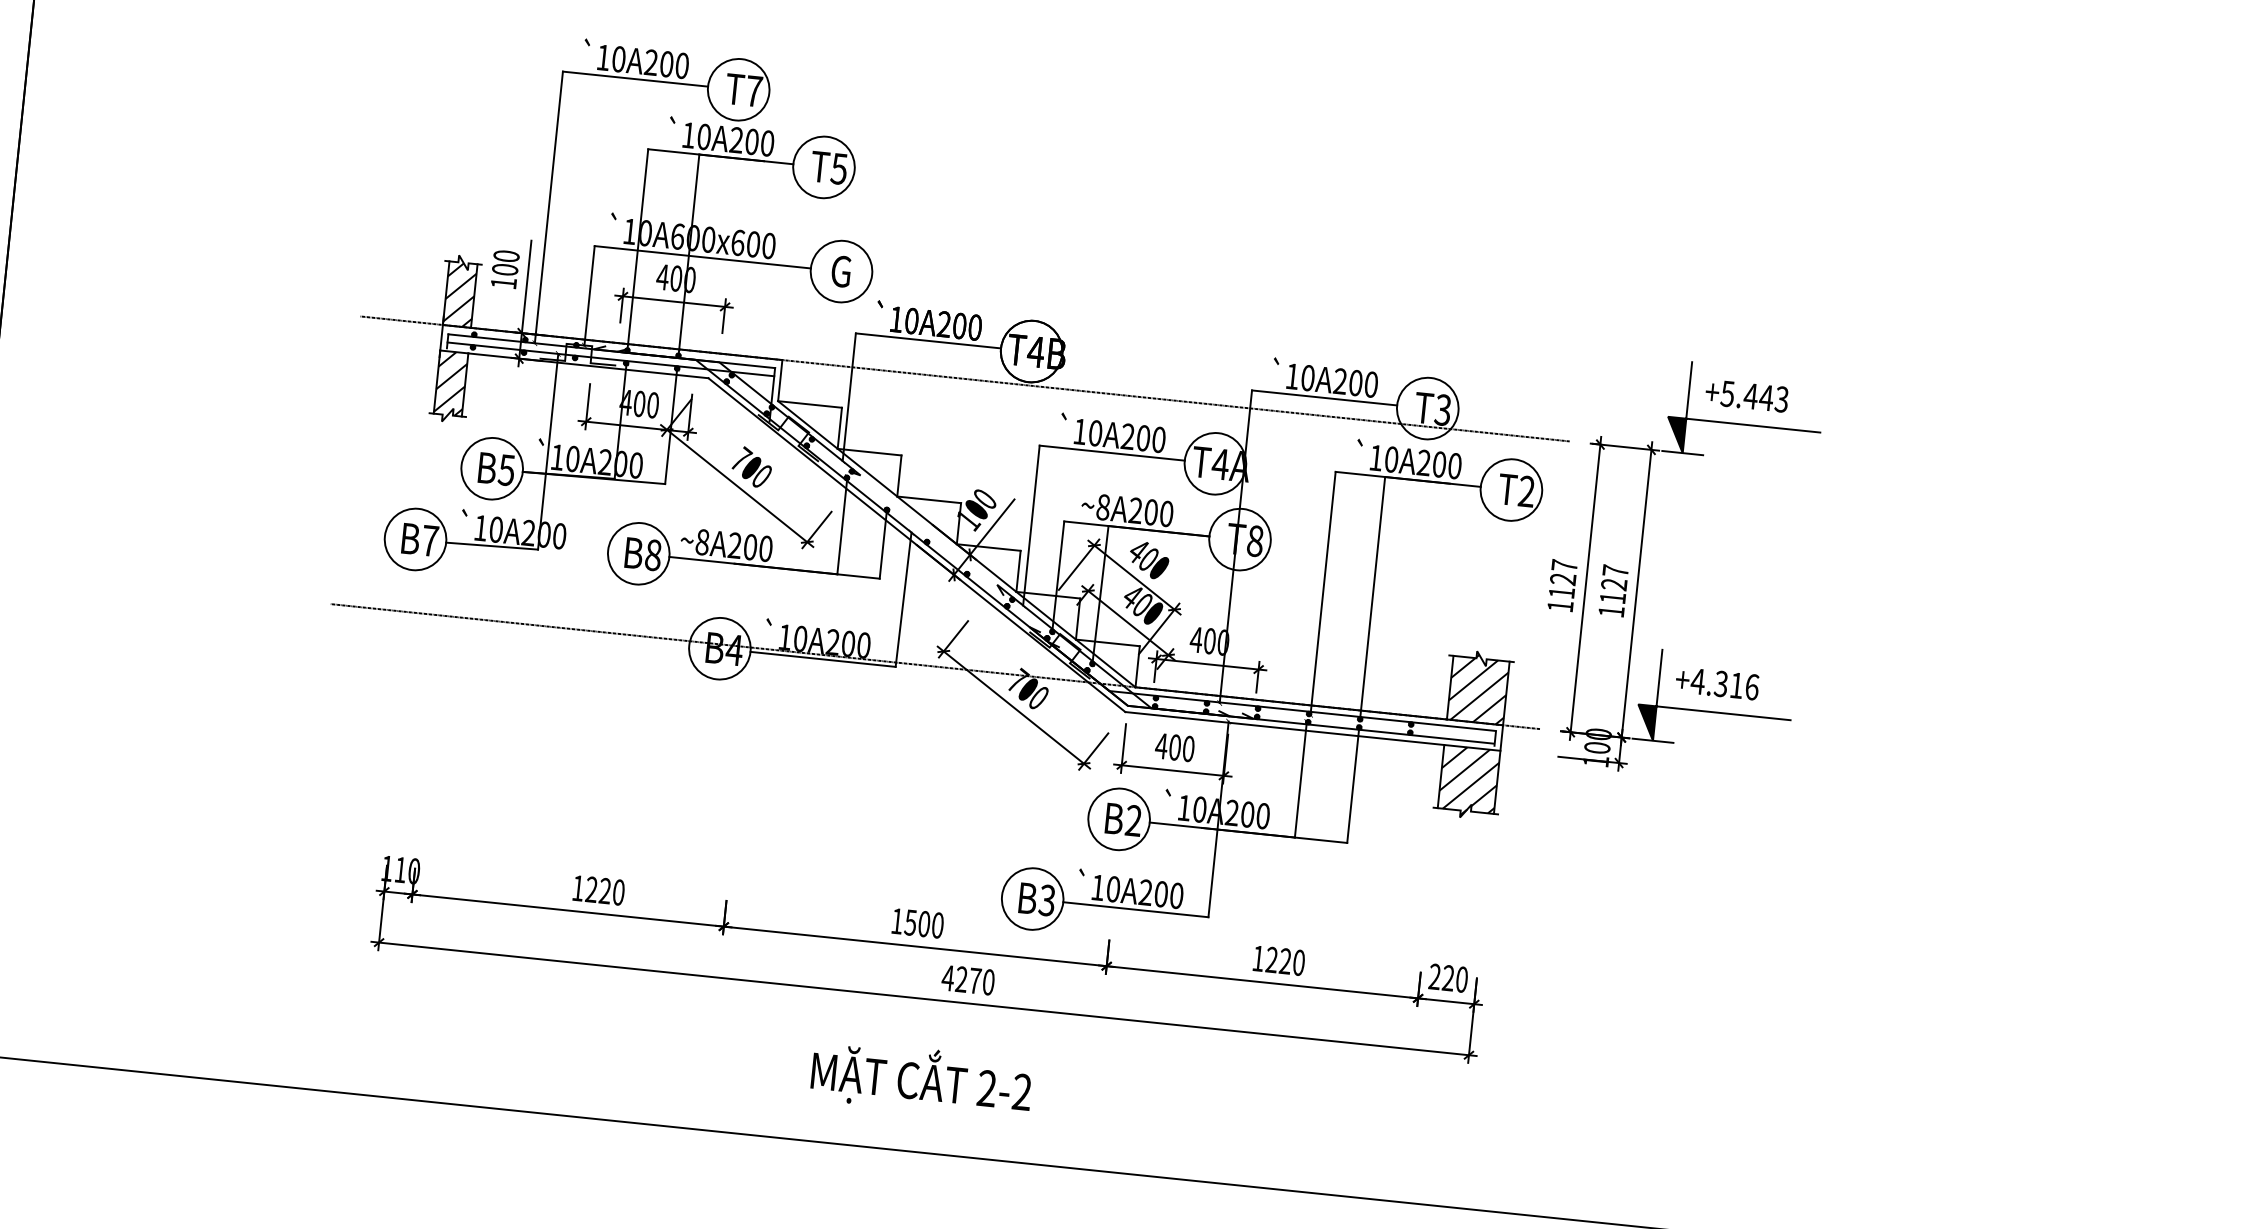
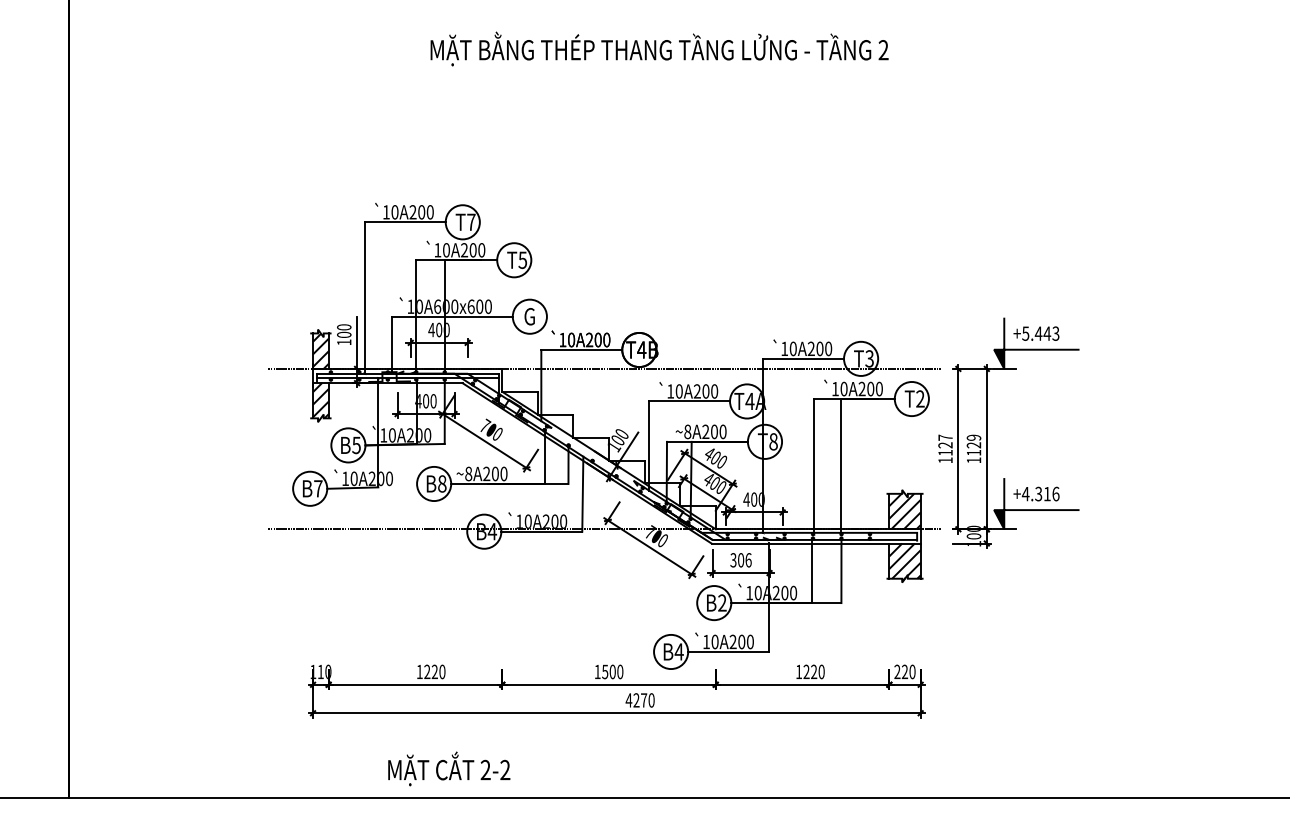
text: (1614, 570) -> (973, 437), 1127 -> 1129
text: (1174, 747) -> (740, 560), 400 -> 306
text: (1046, 899) -> (678, 651), B3 -> B4
text: (922, 1078) -> (449, 768), moved

